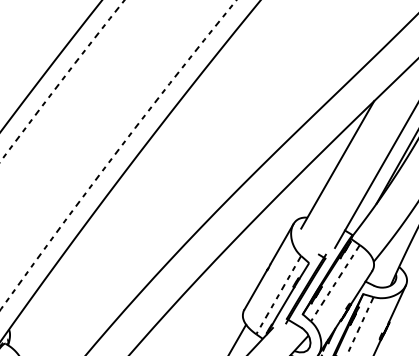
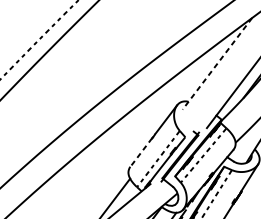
line: (337, 165) -> (217, 64), solid -> dashed
line: (255, 289) -> (140, 152), solid -> dashed

